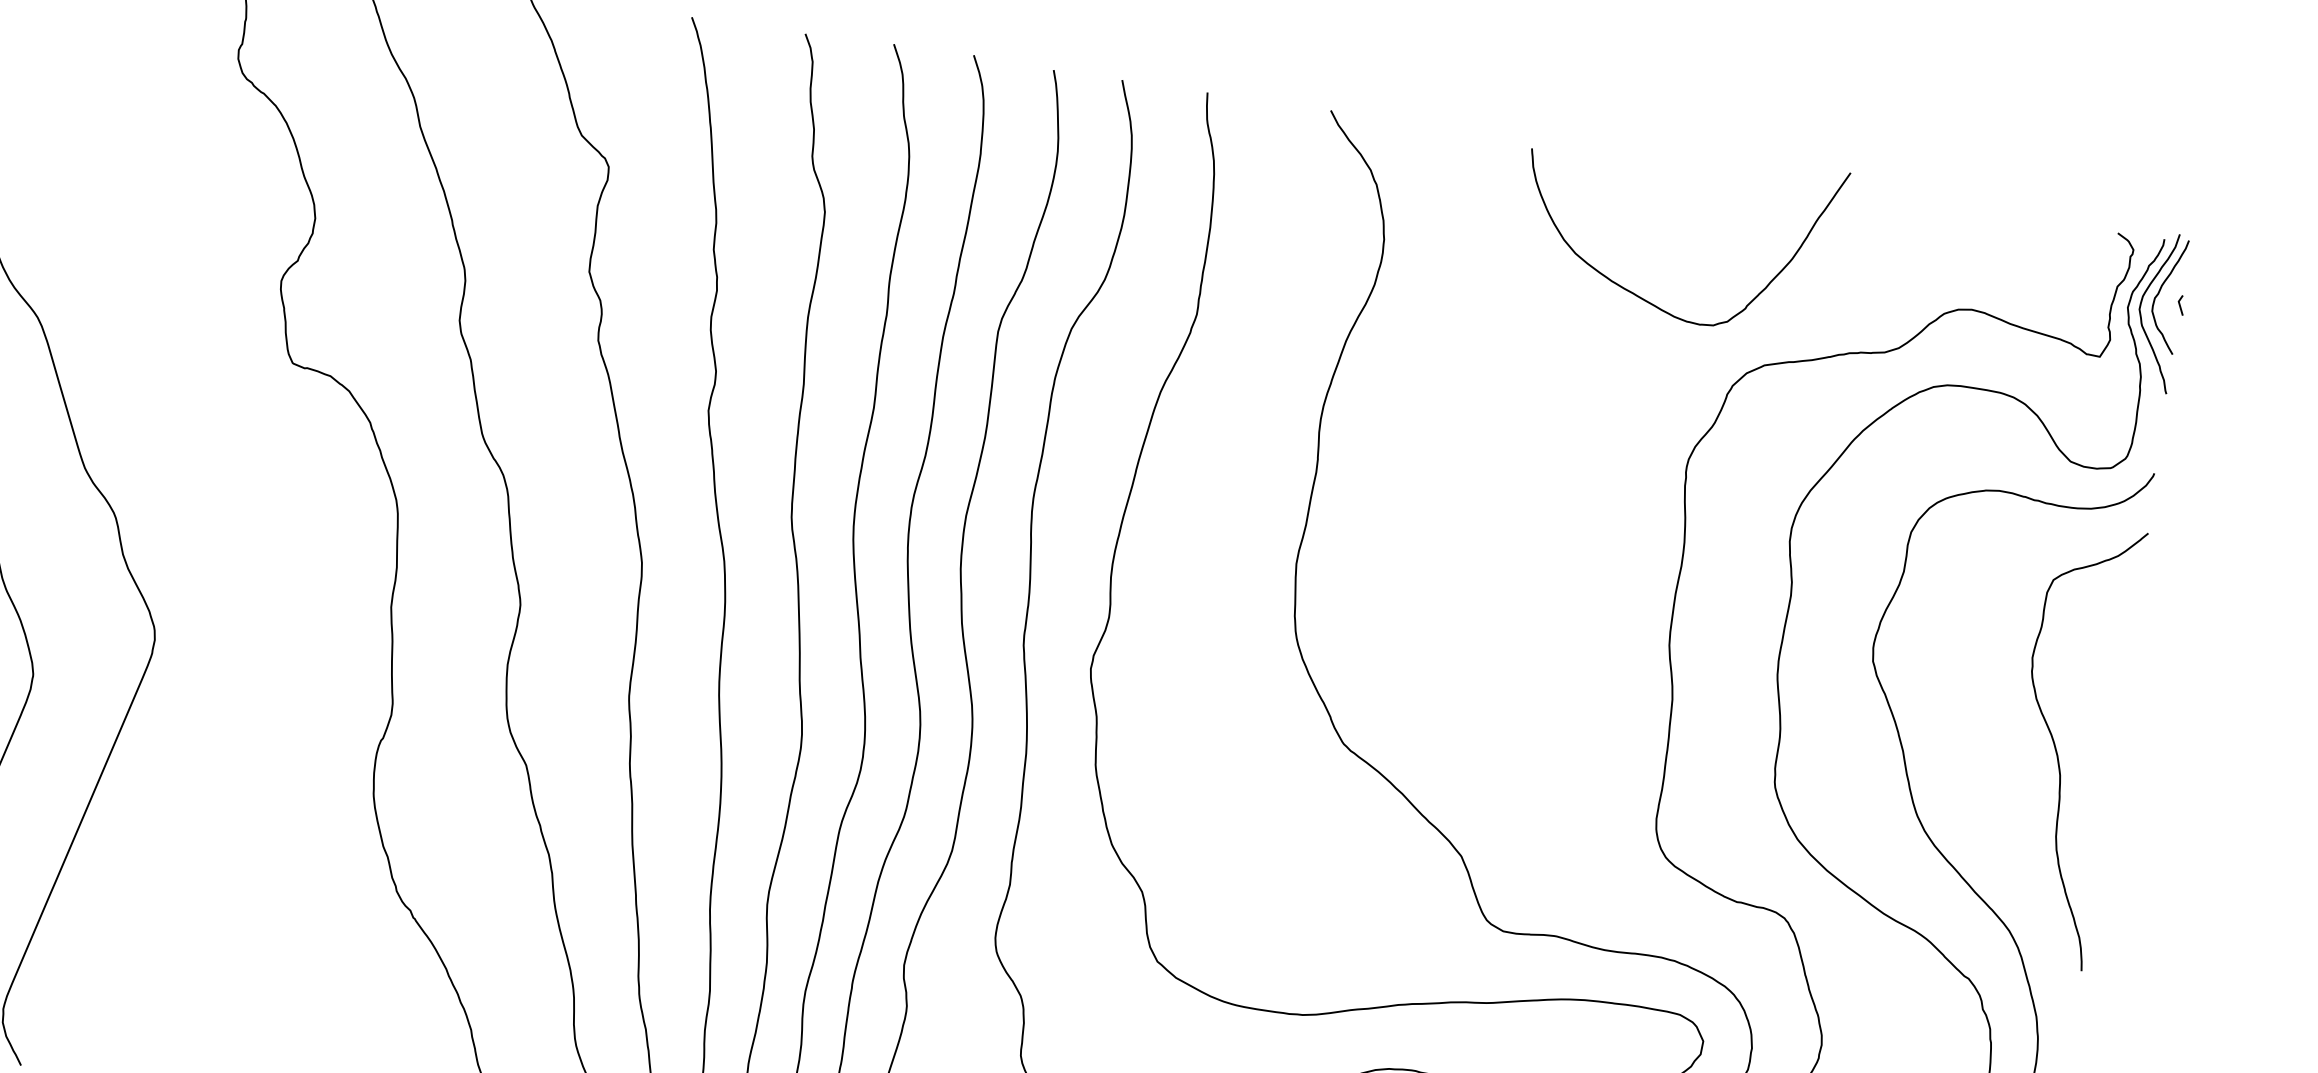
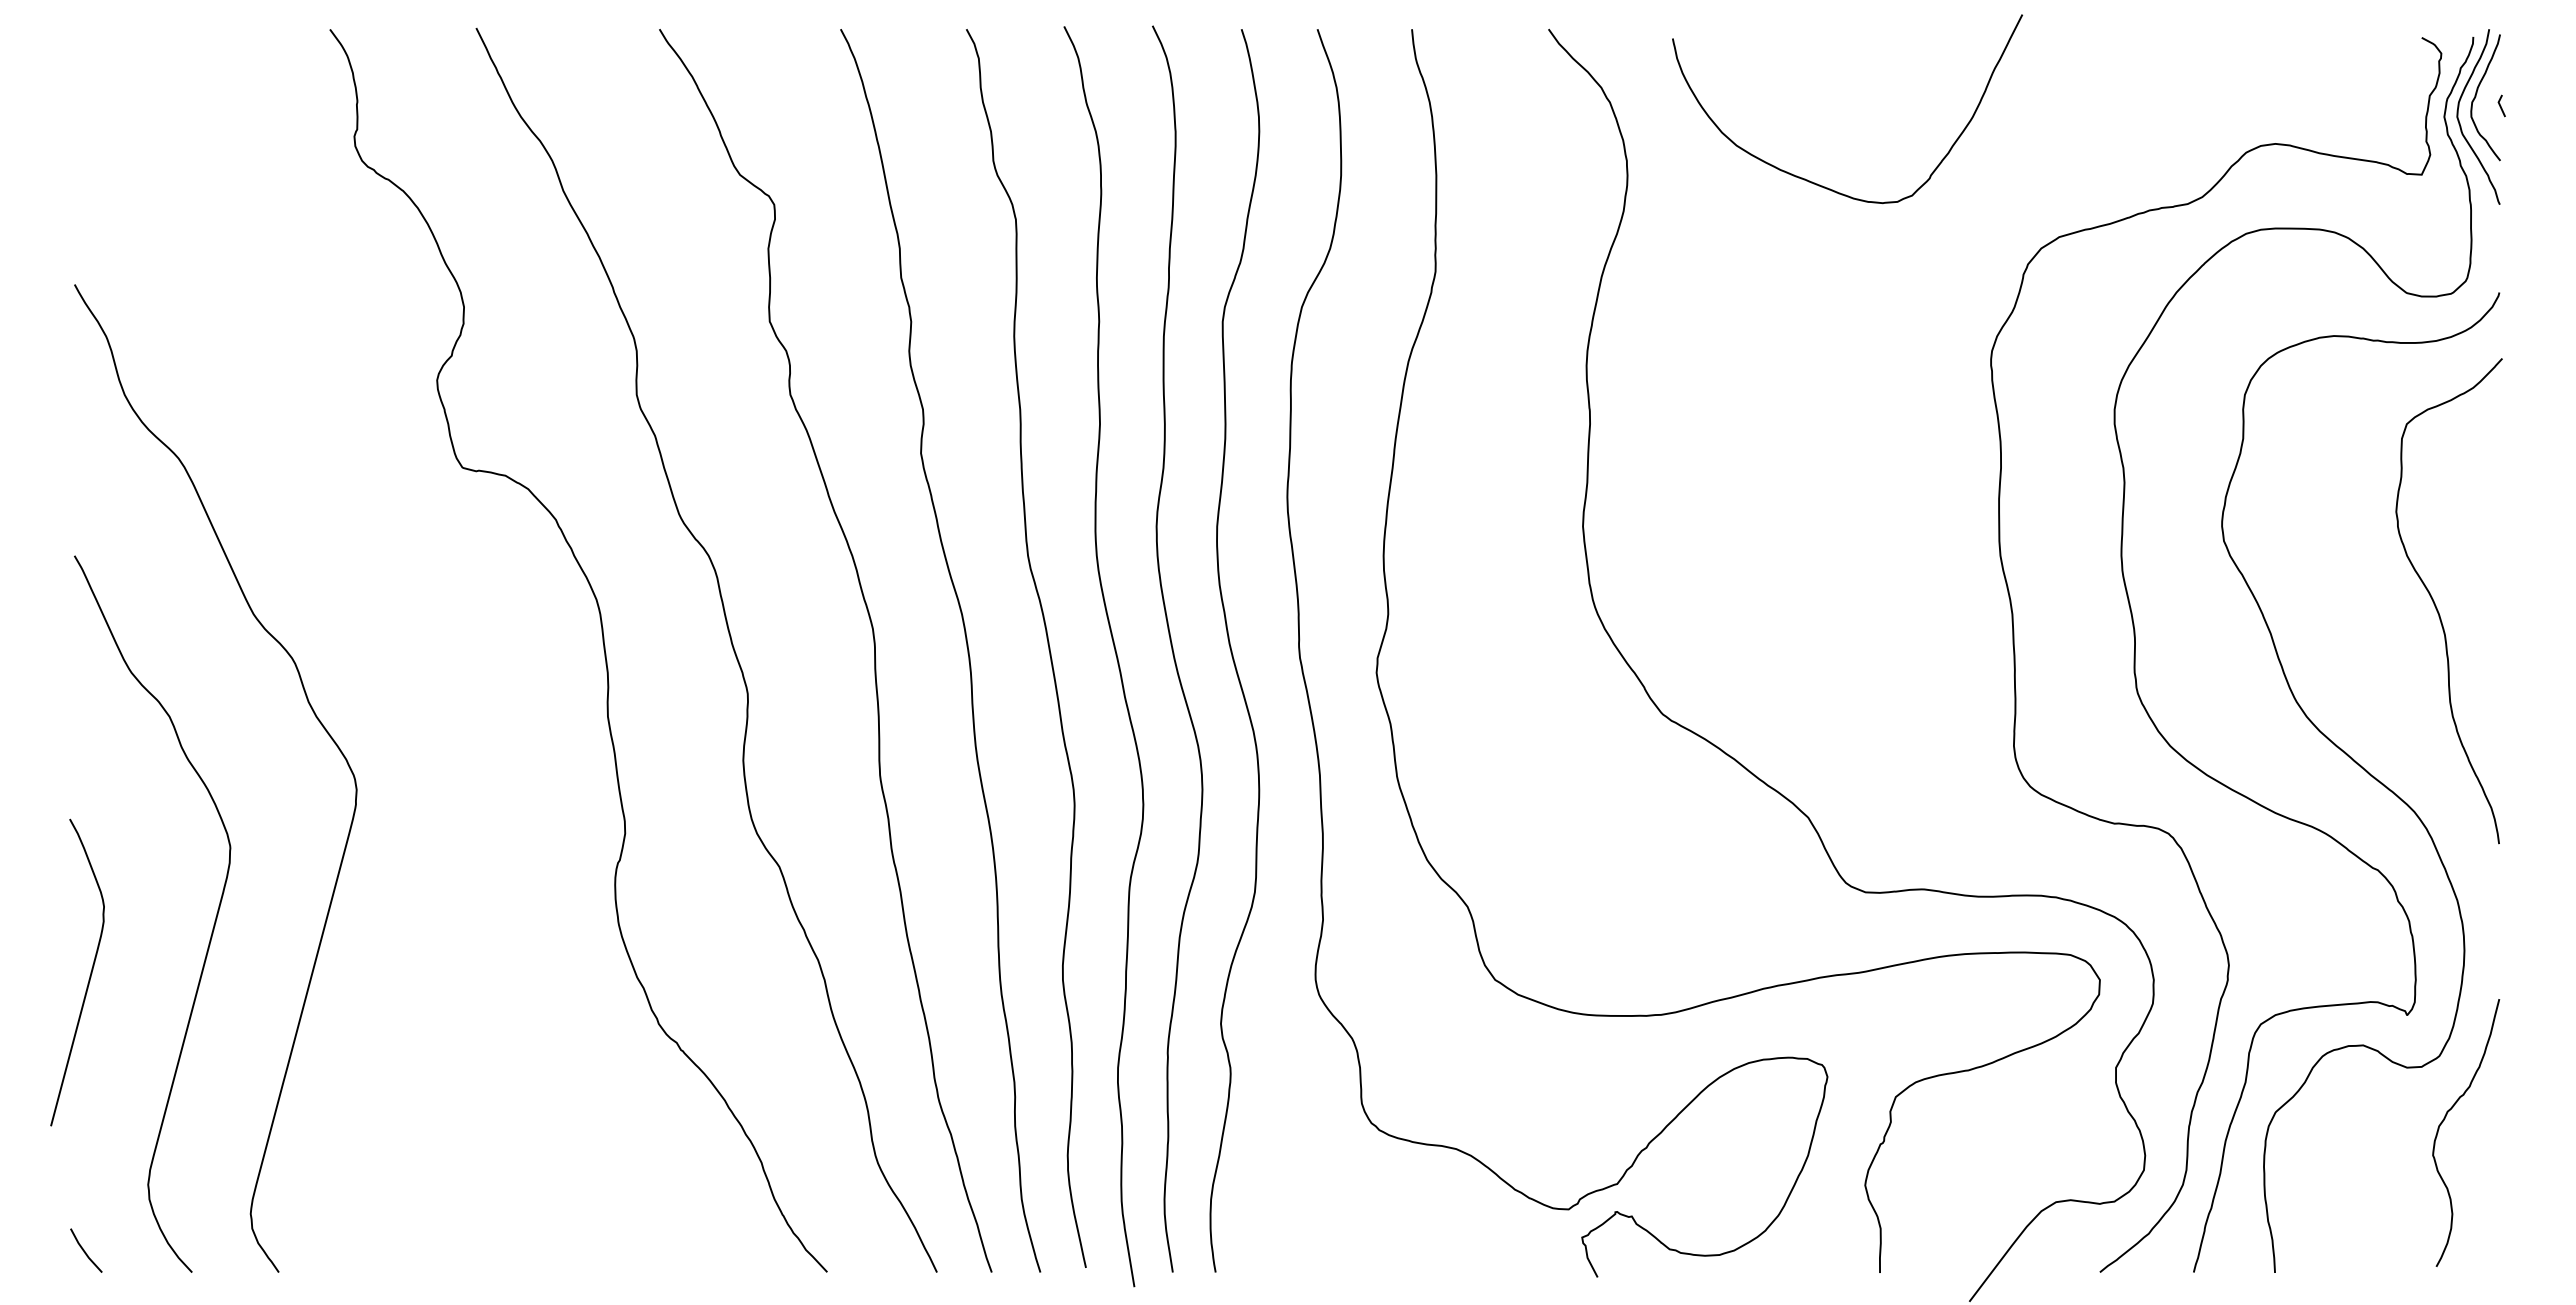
curve: (1643, 298) -> (1817, 183), moved

